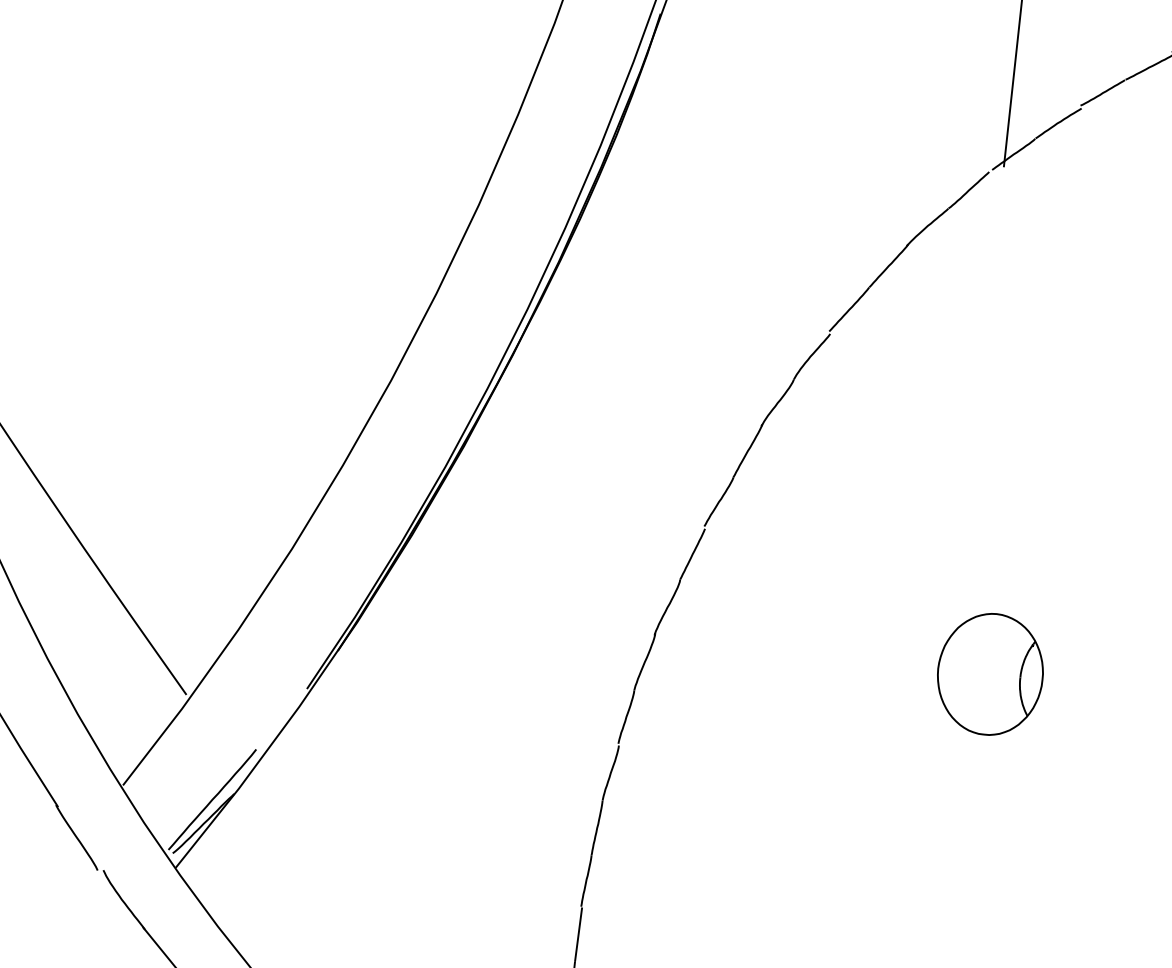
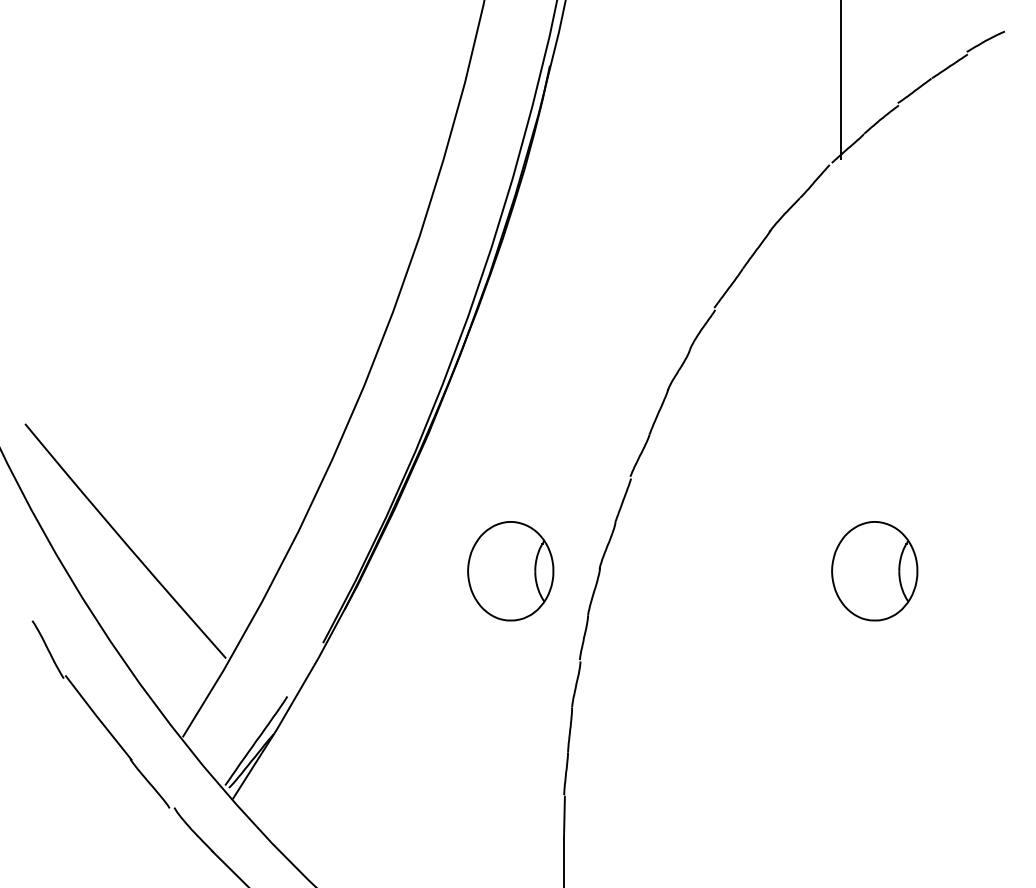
part: (545, 626) -> (510, 571), added

